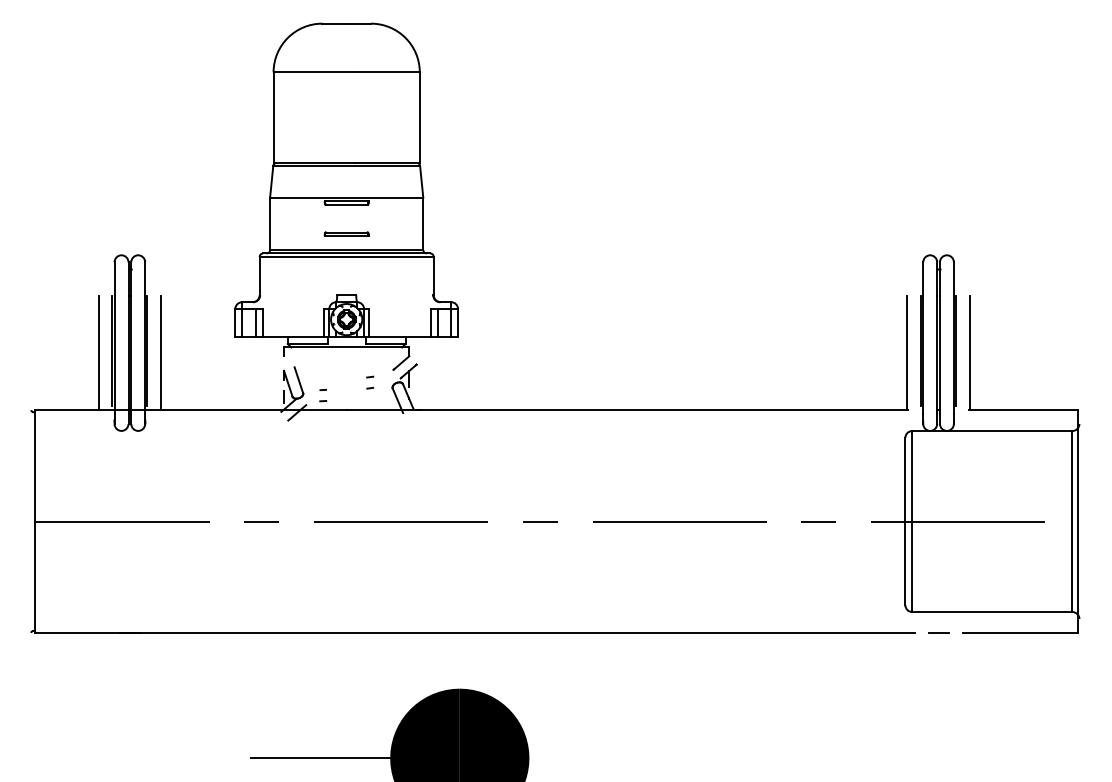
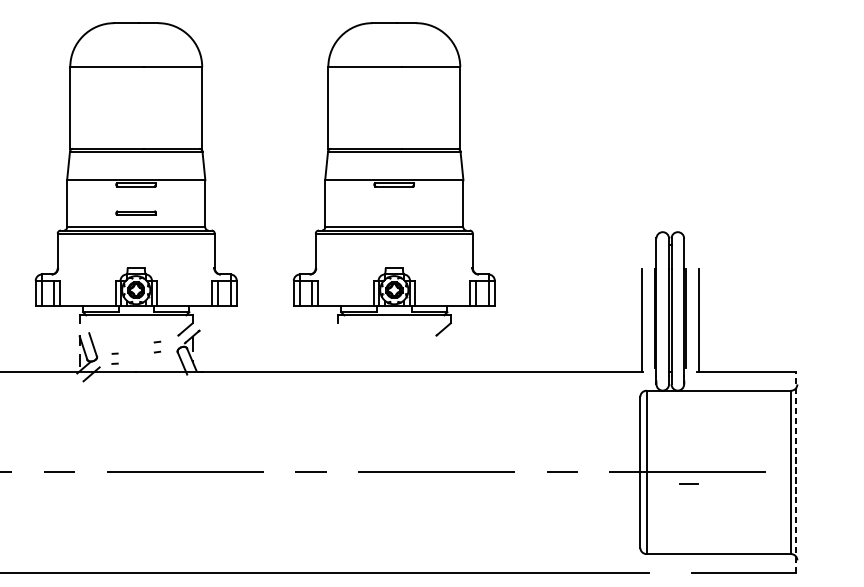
part: (632, 196) -> (394, 179), added
line: (1077, 521) -> (795, 472), solid -> dashed
line: (938, 632) -> (689, 483), moved

